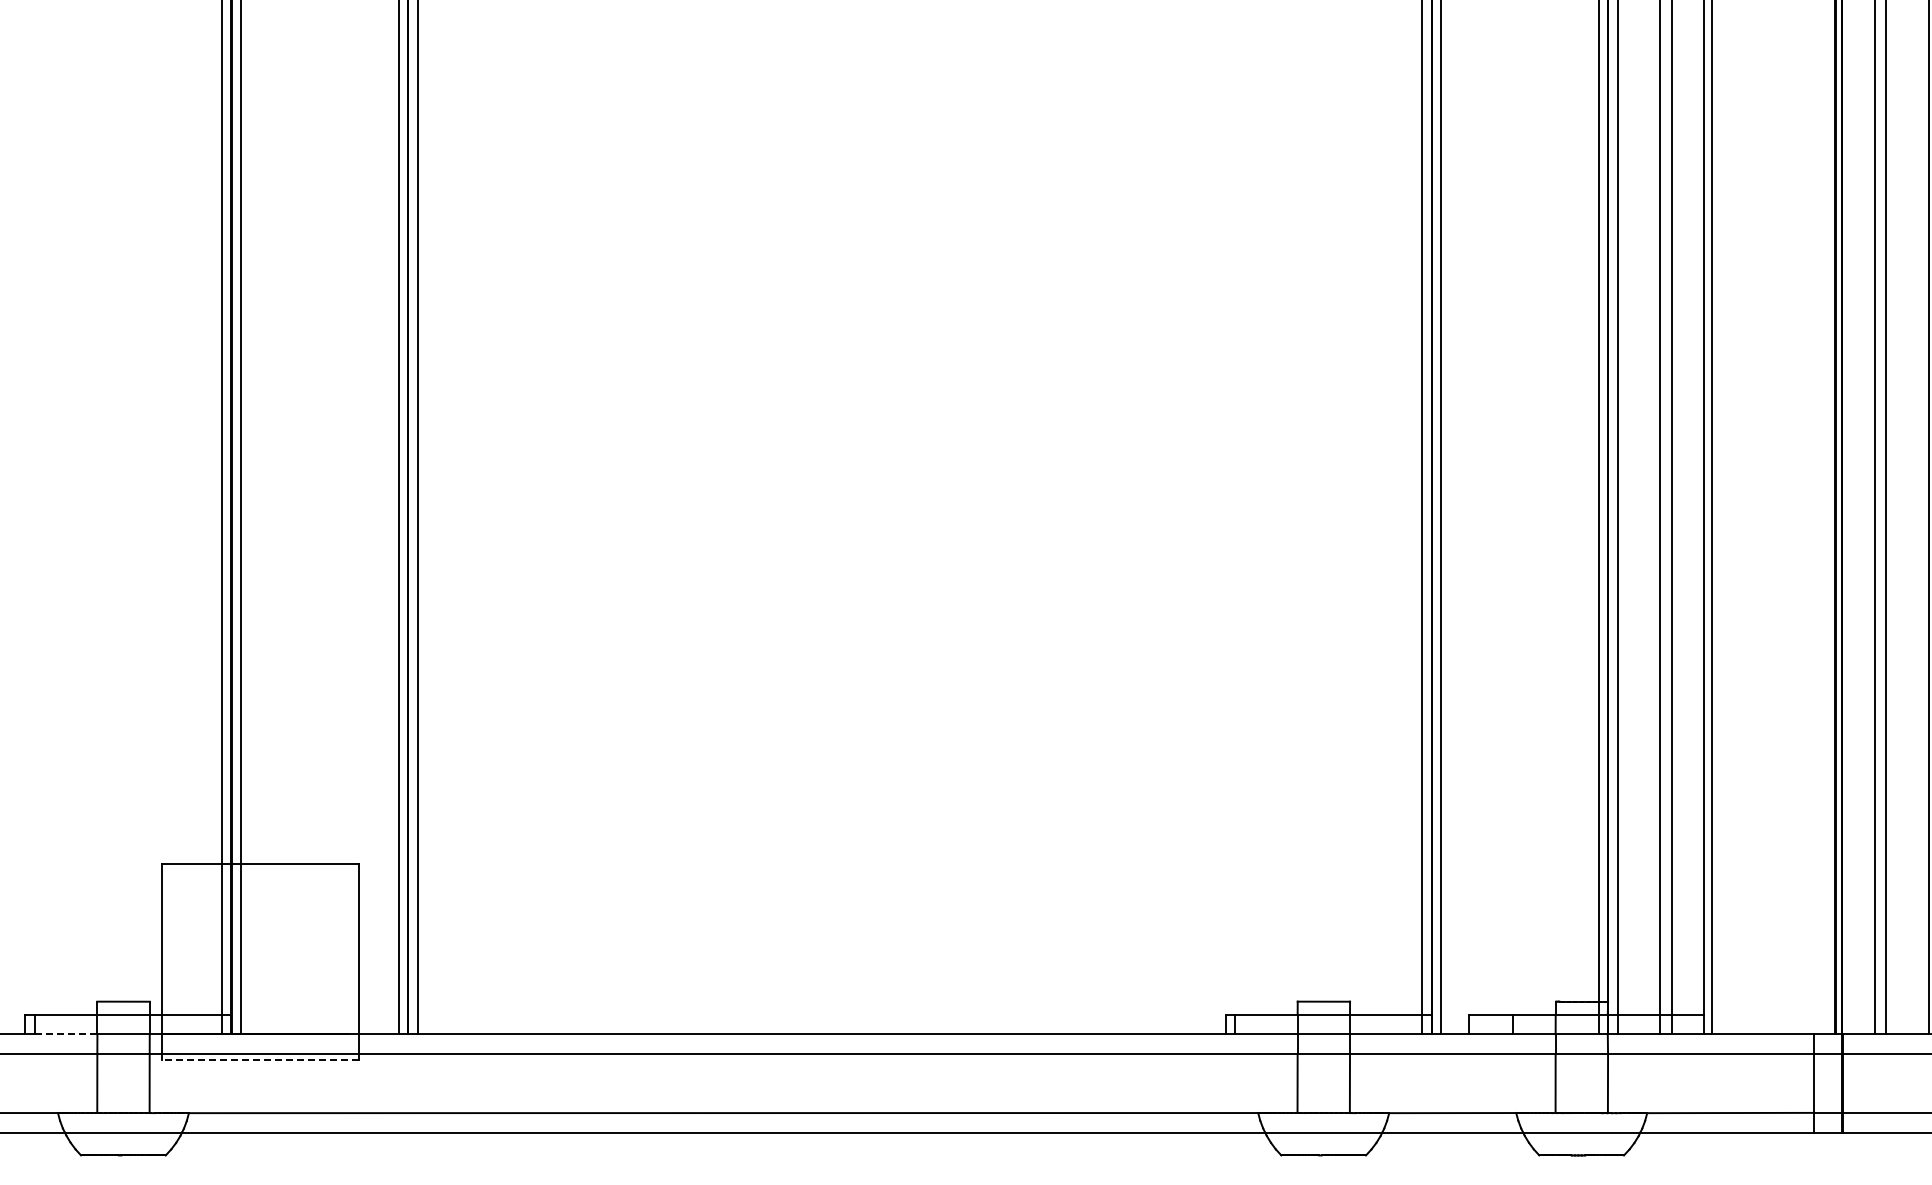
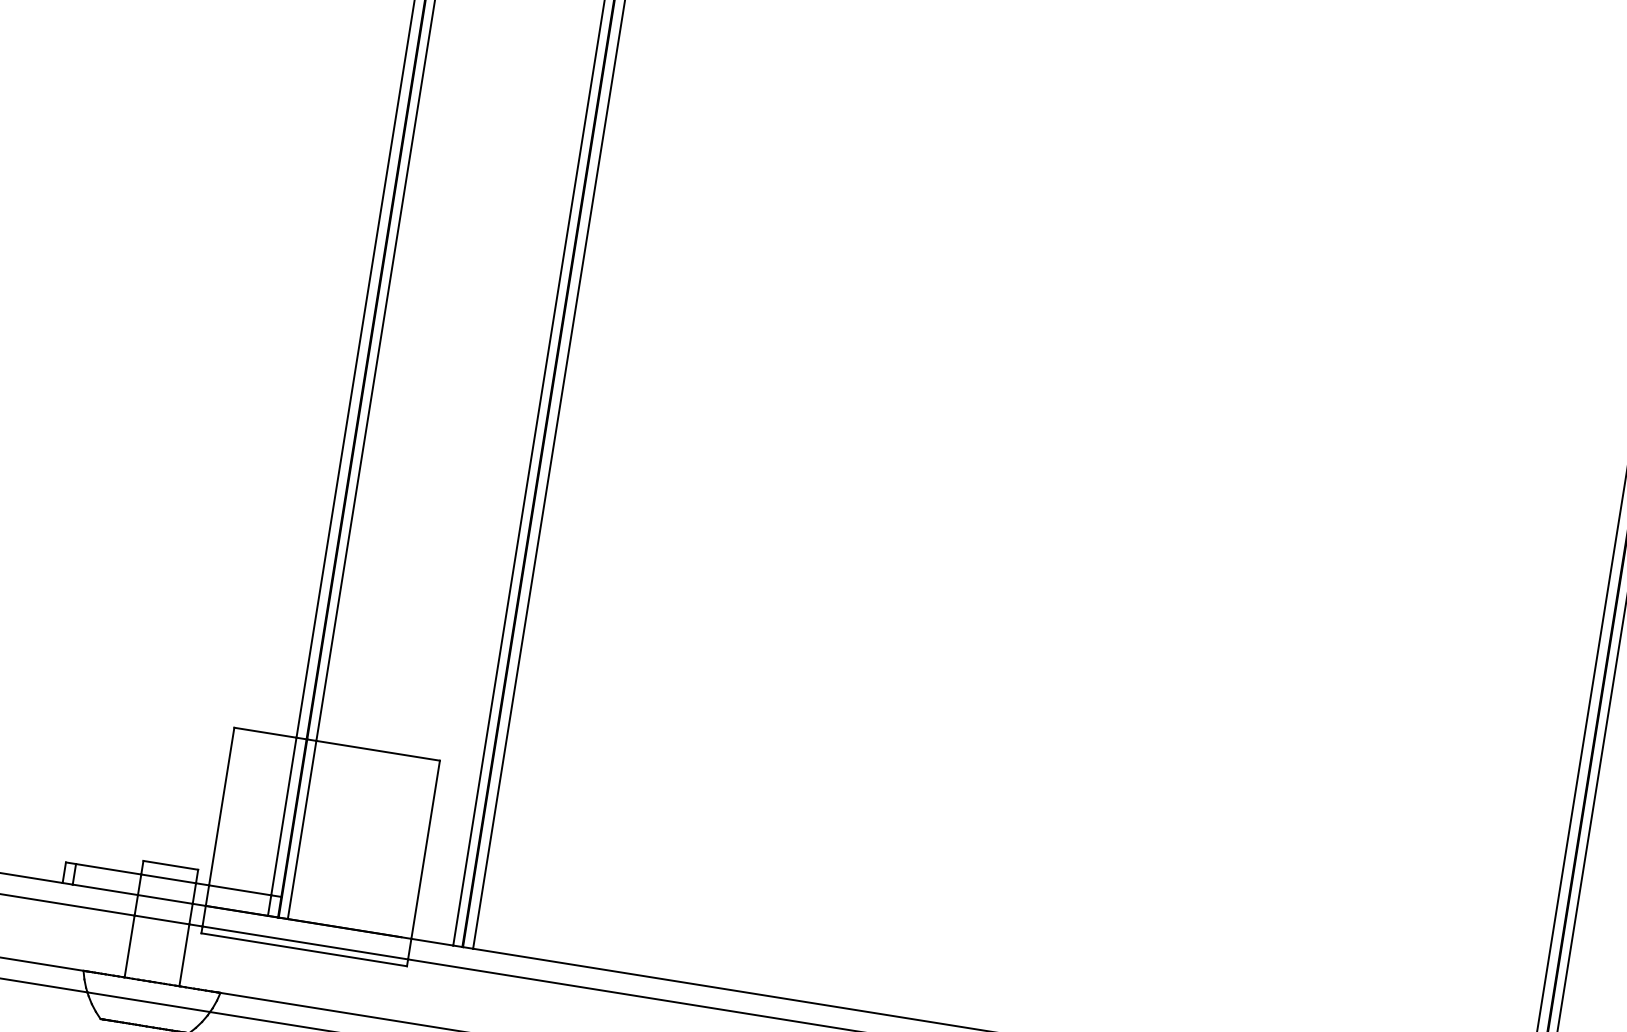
line: (65, 1034) -> (104, 889), dashed -> solid
line: (260, 1060) -> (304, 949), dashed -> solid

